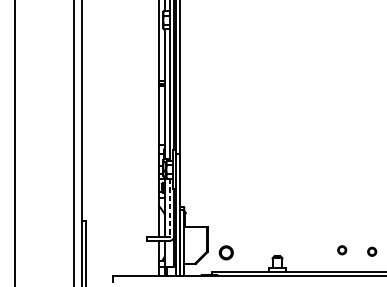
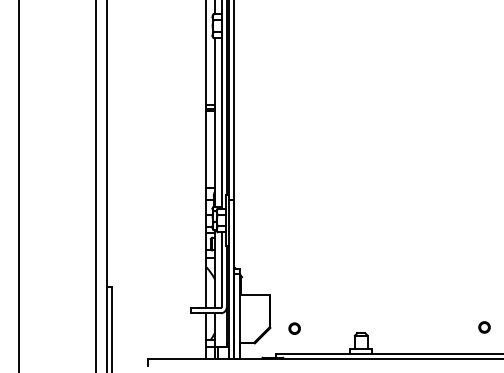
line: (170, 207) -> (221, 269), dashed -> solid
circle: (342, 250) -> (445, 325), removed
part: (226, 252) -> (294, 328), size x0.62

